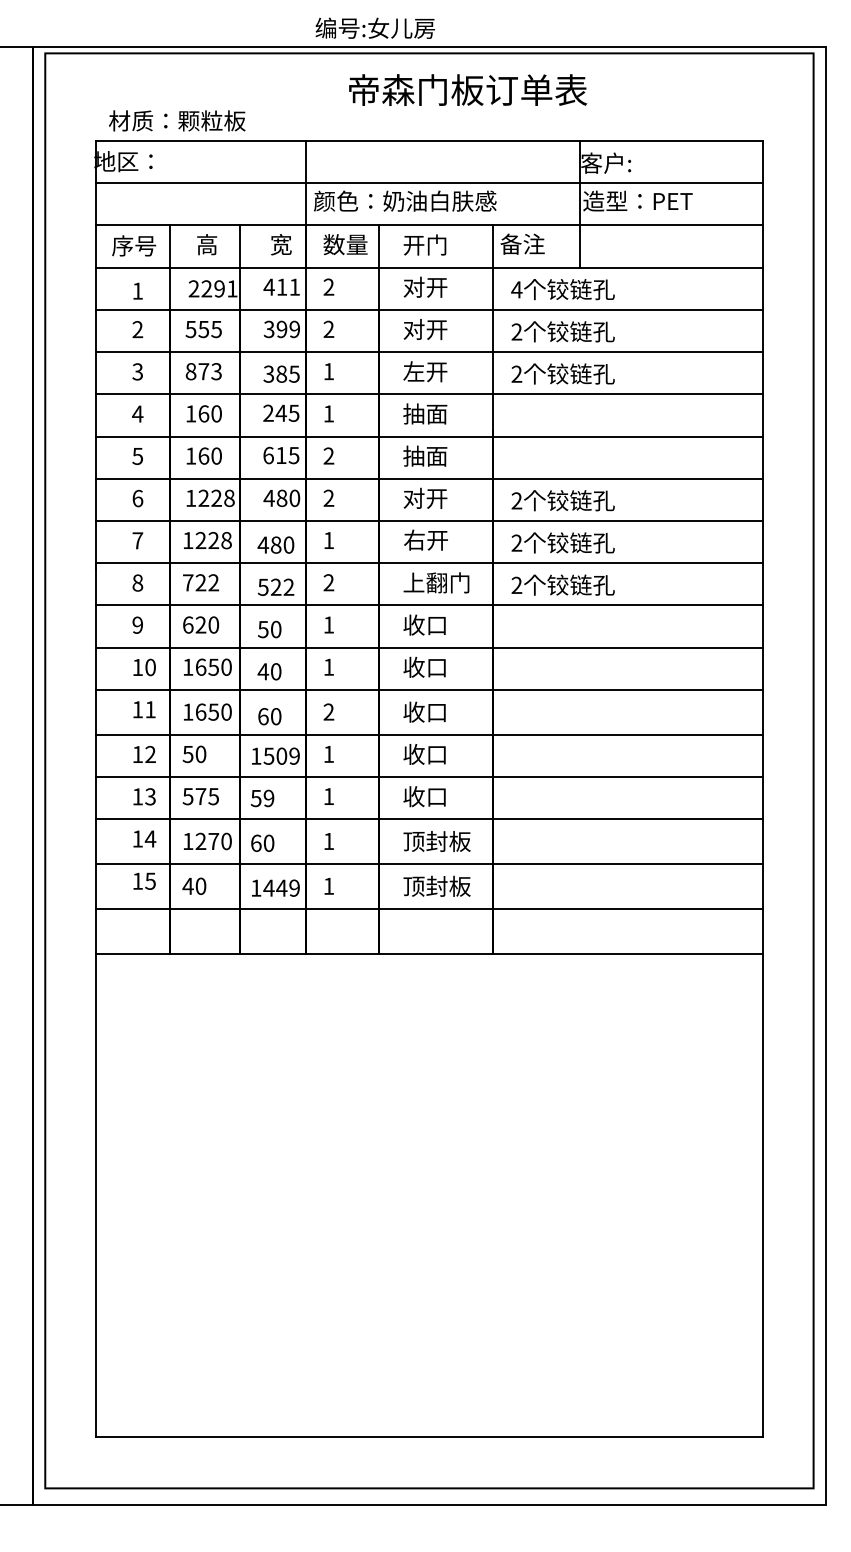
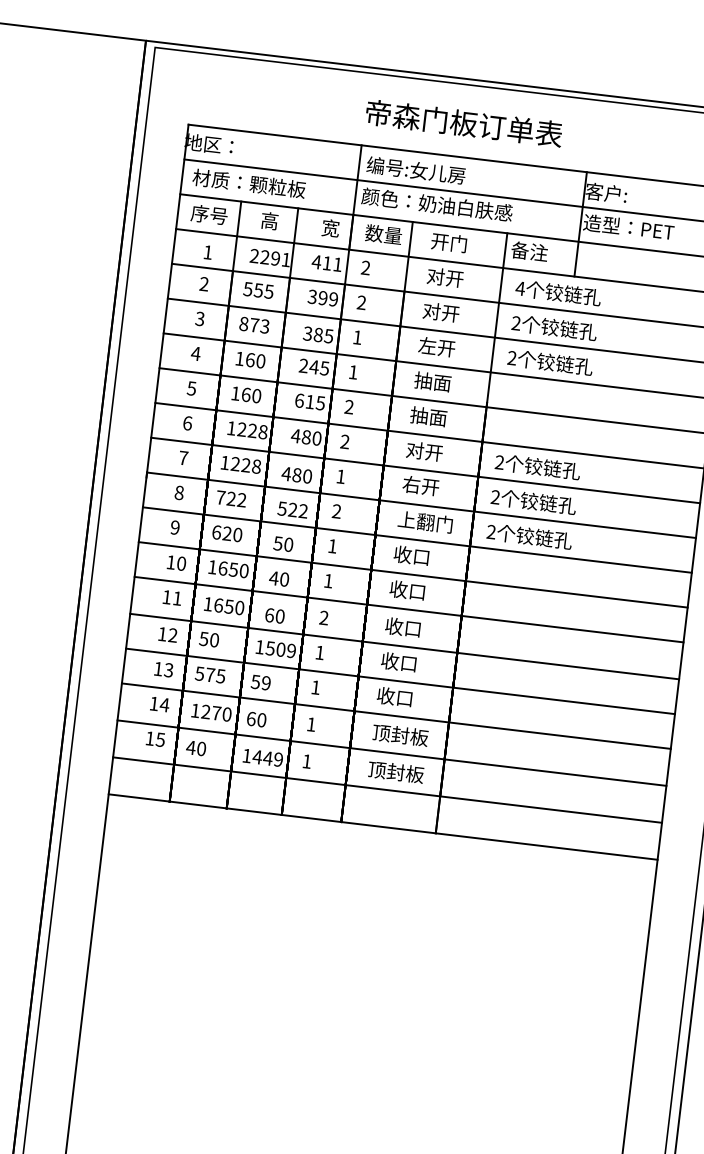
text: (374, 27) -> (415, 169), moved
text: (468, 89) -> (464, 122), moved
text: (177, 120) -> (249, 183), moved

